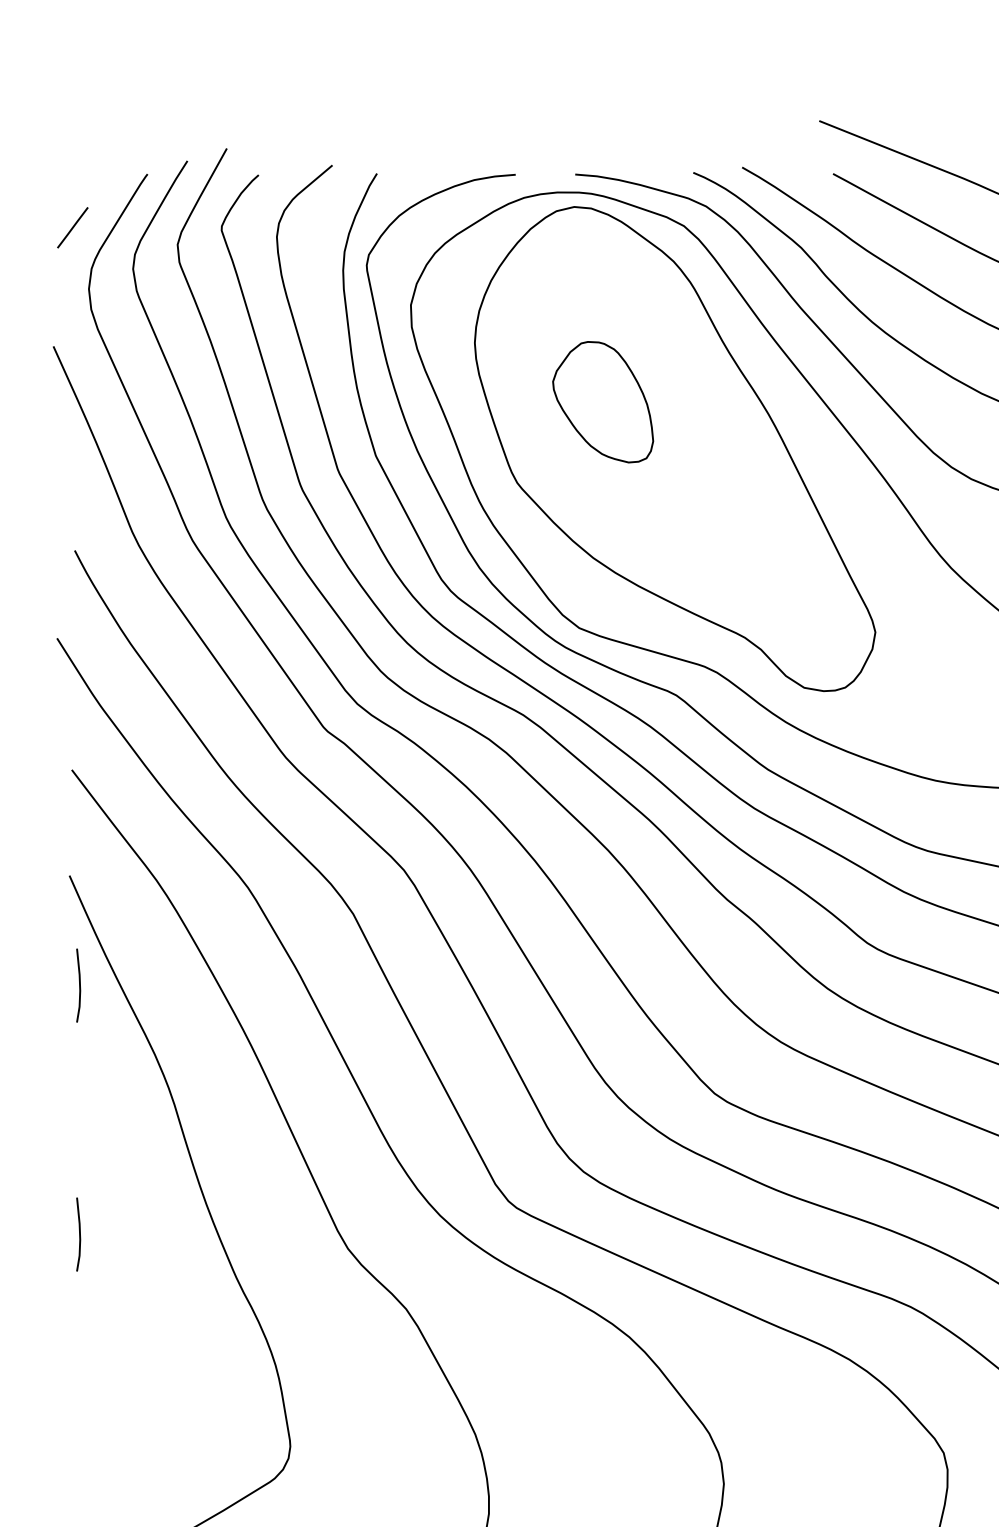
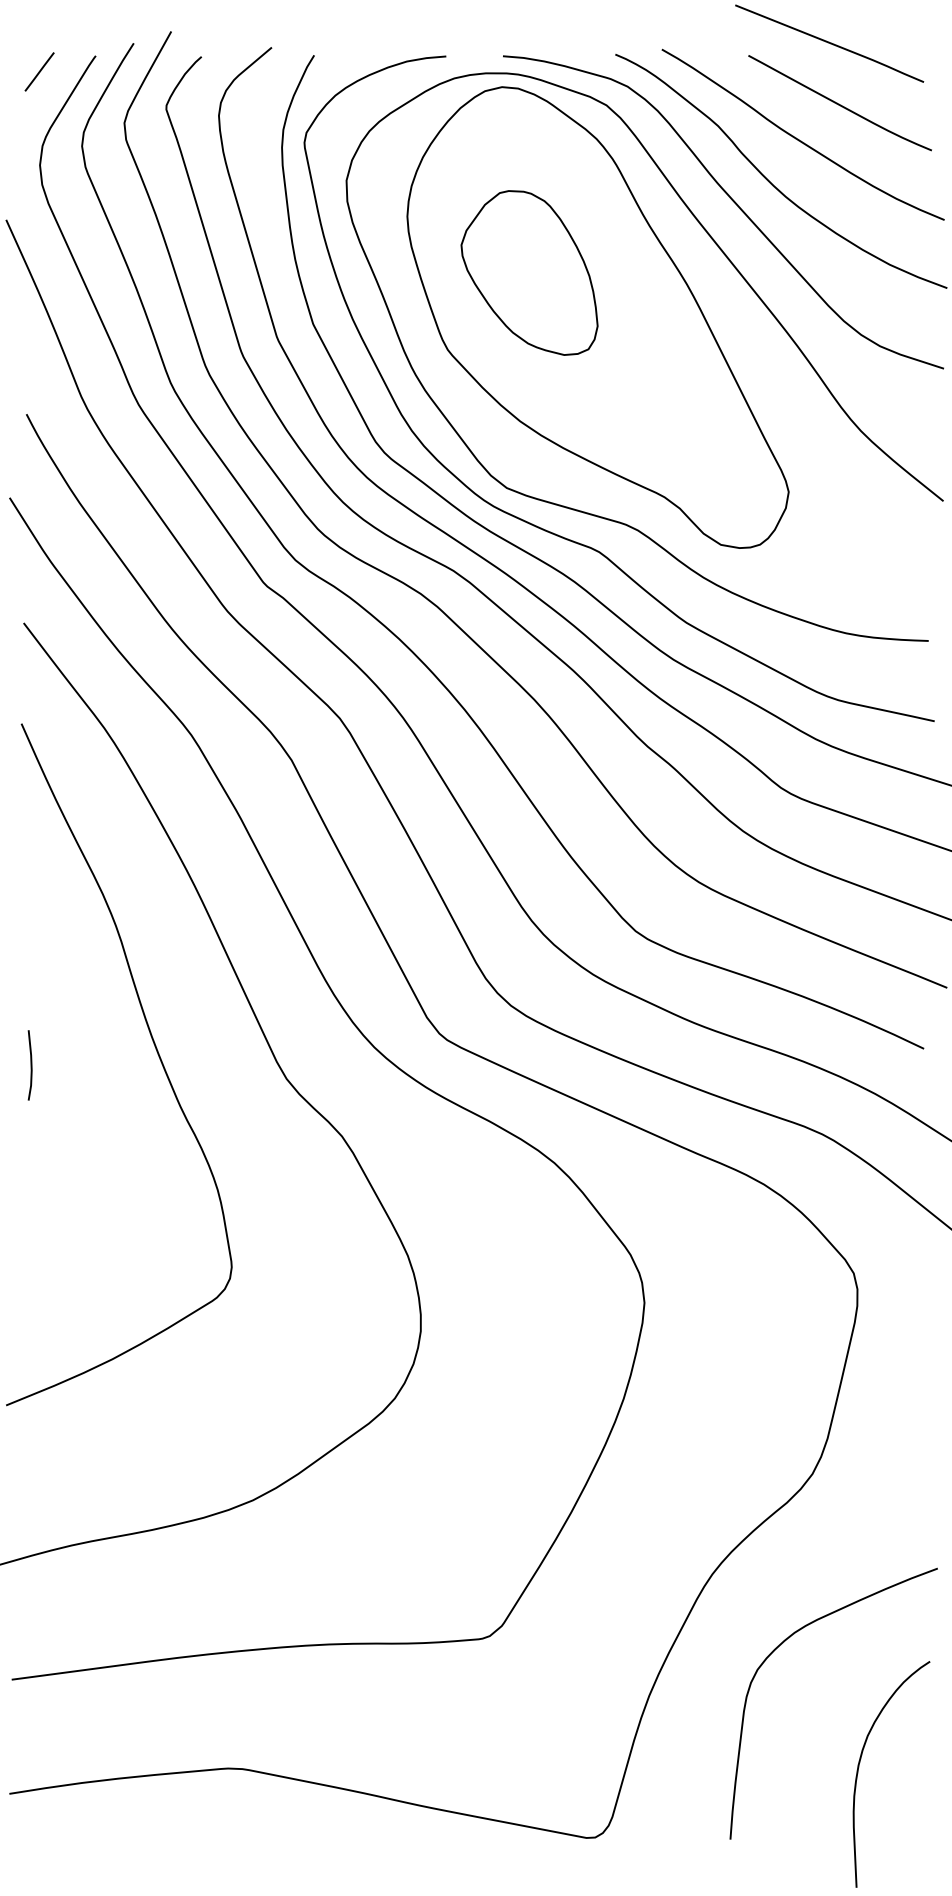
line: (72, 227) -> (39, 71), moved
part: (603, 401) -> (529, 272), size x1.43
line: (78, 985) -> (30, 828), removed

